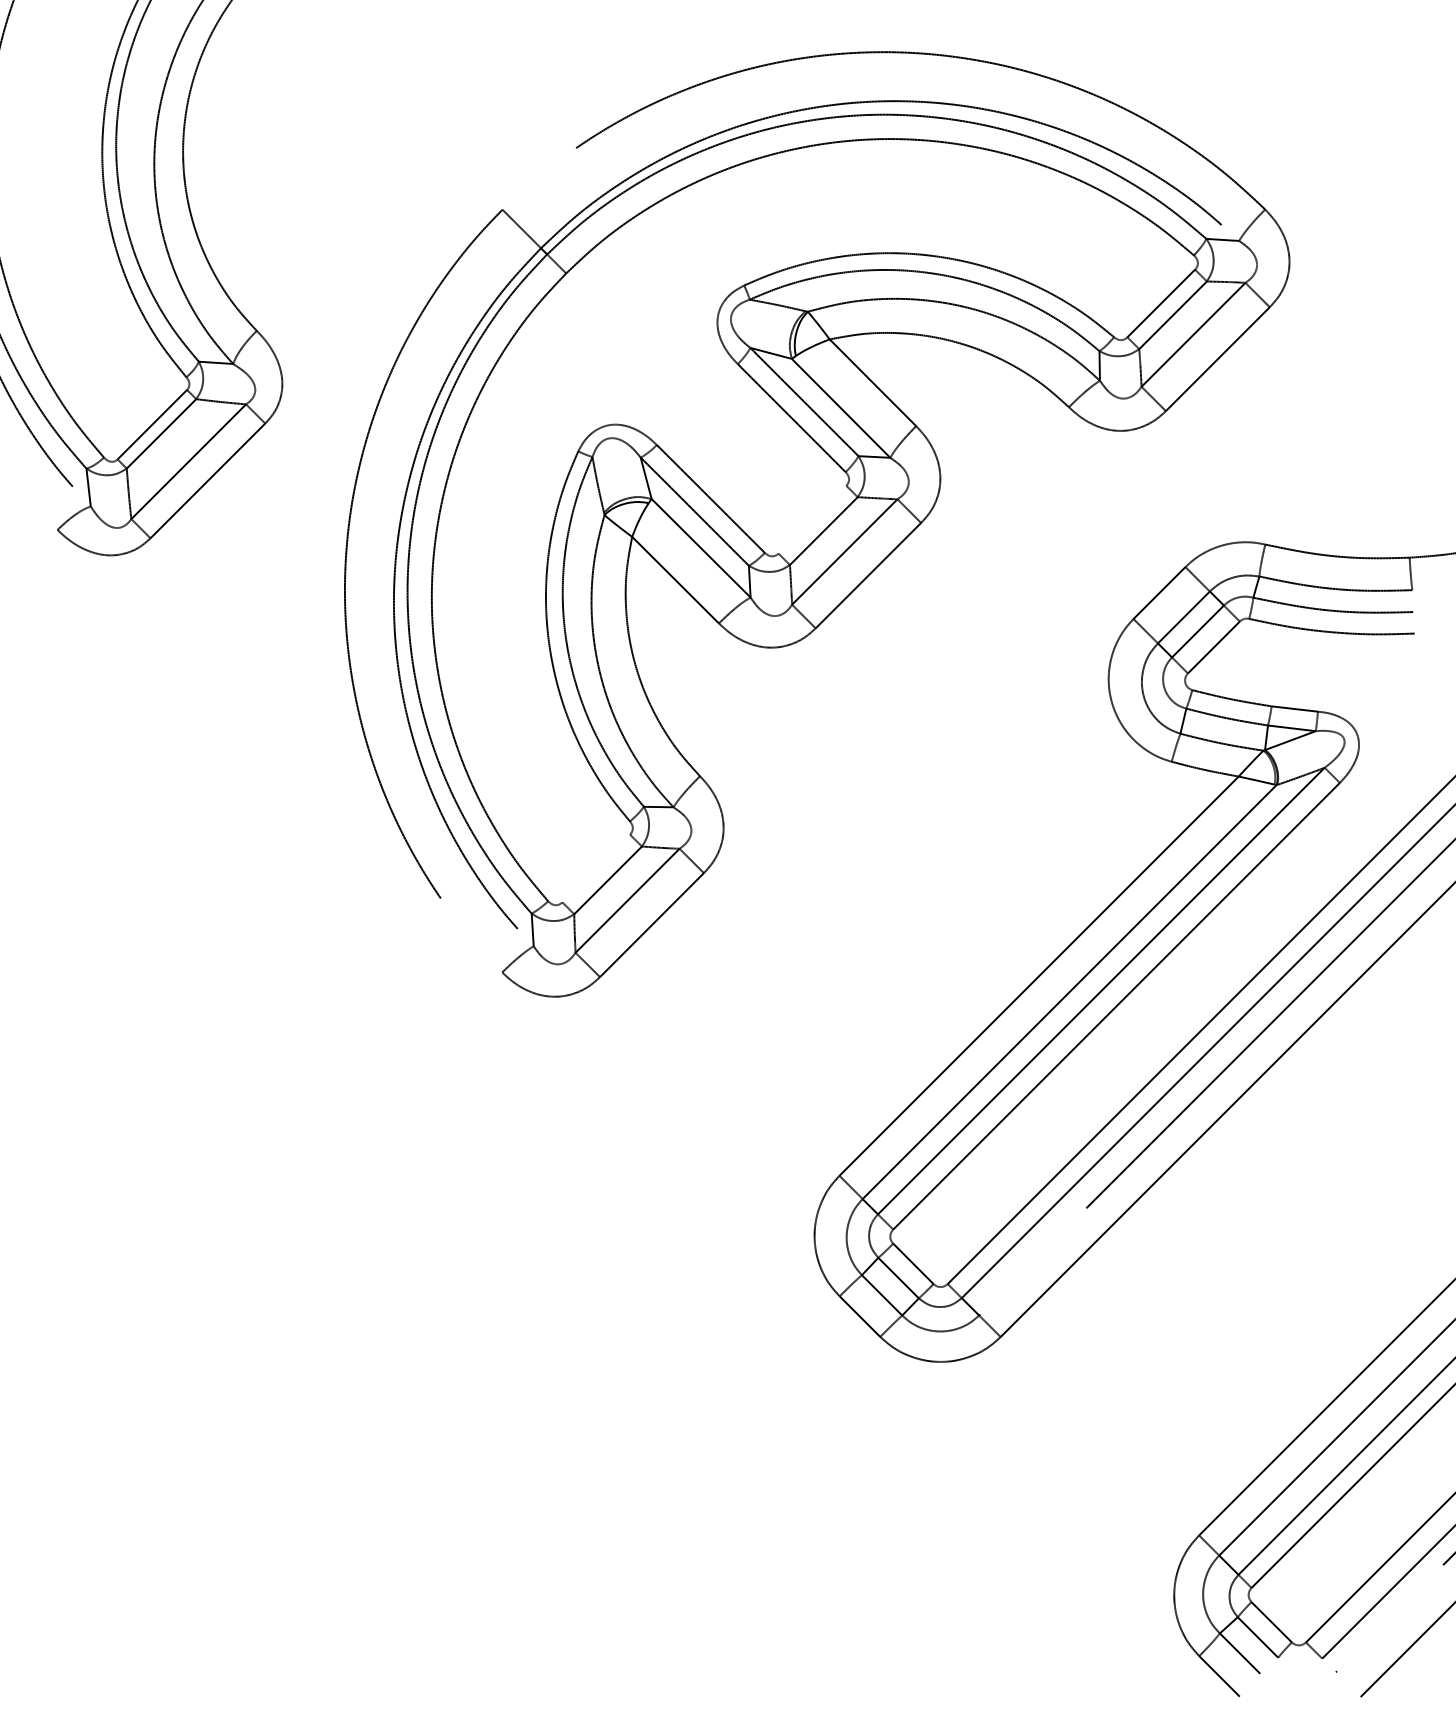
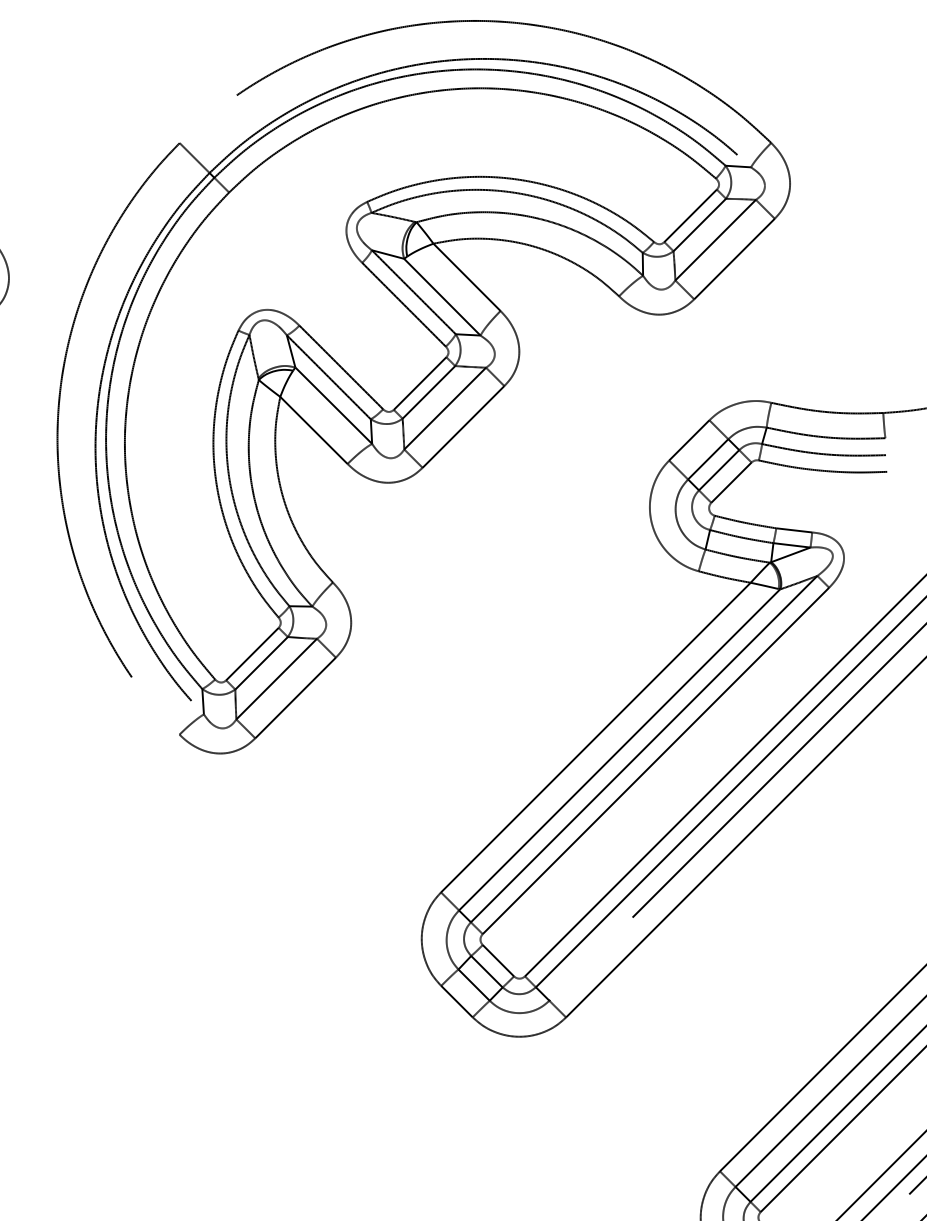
line: (812, 519) -> (420, 383), added
line: (596, 868) -> (252, 654), added

